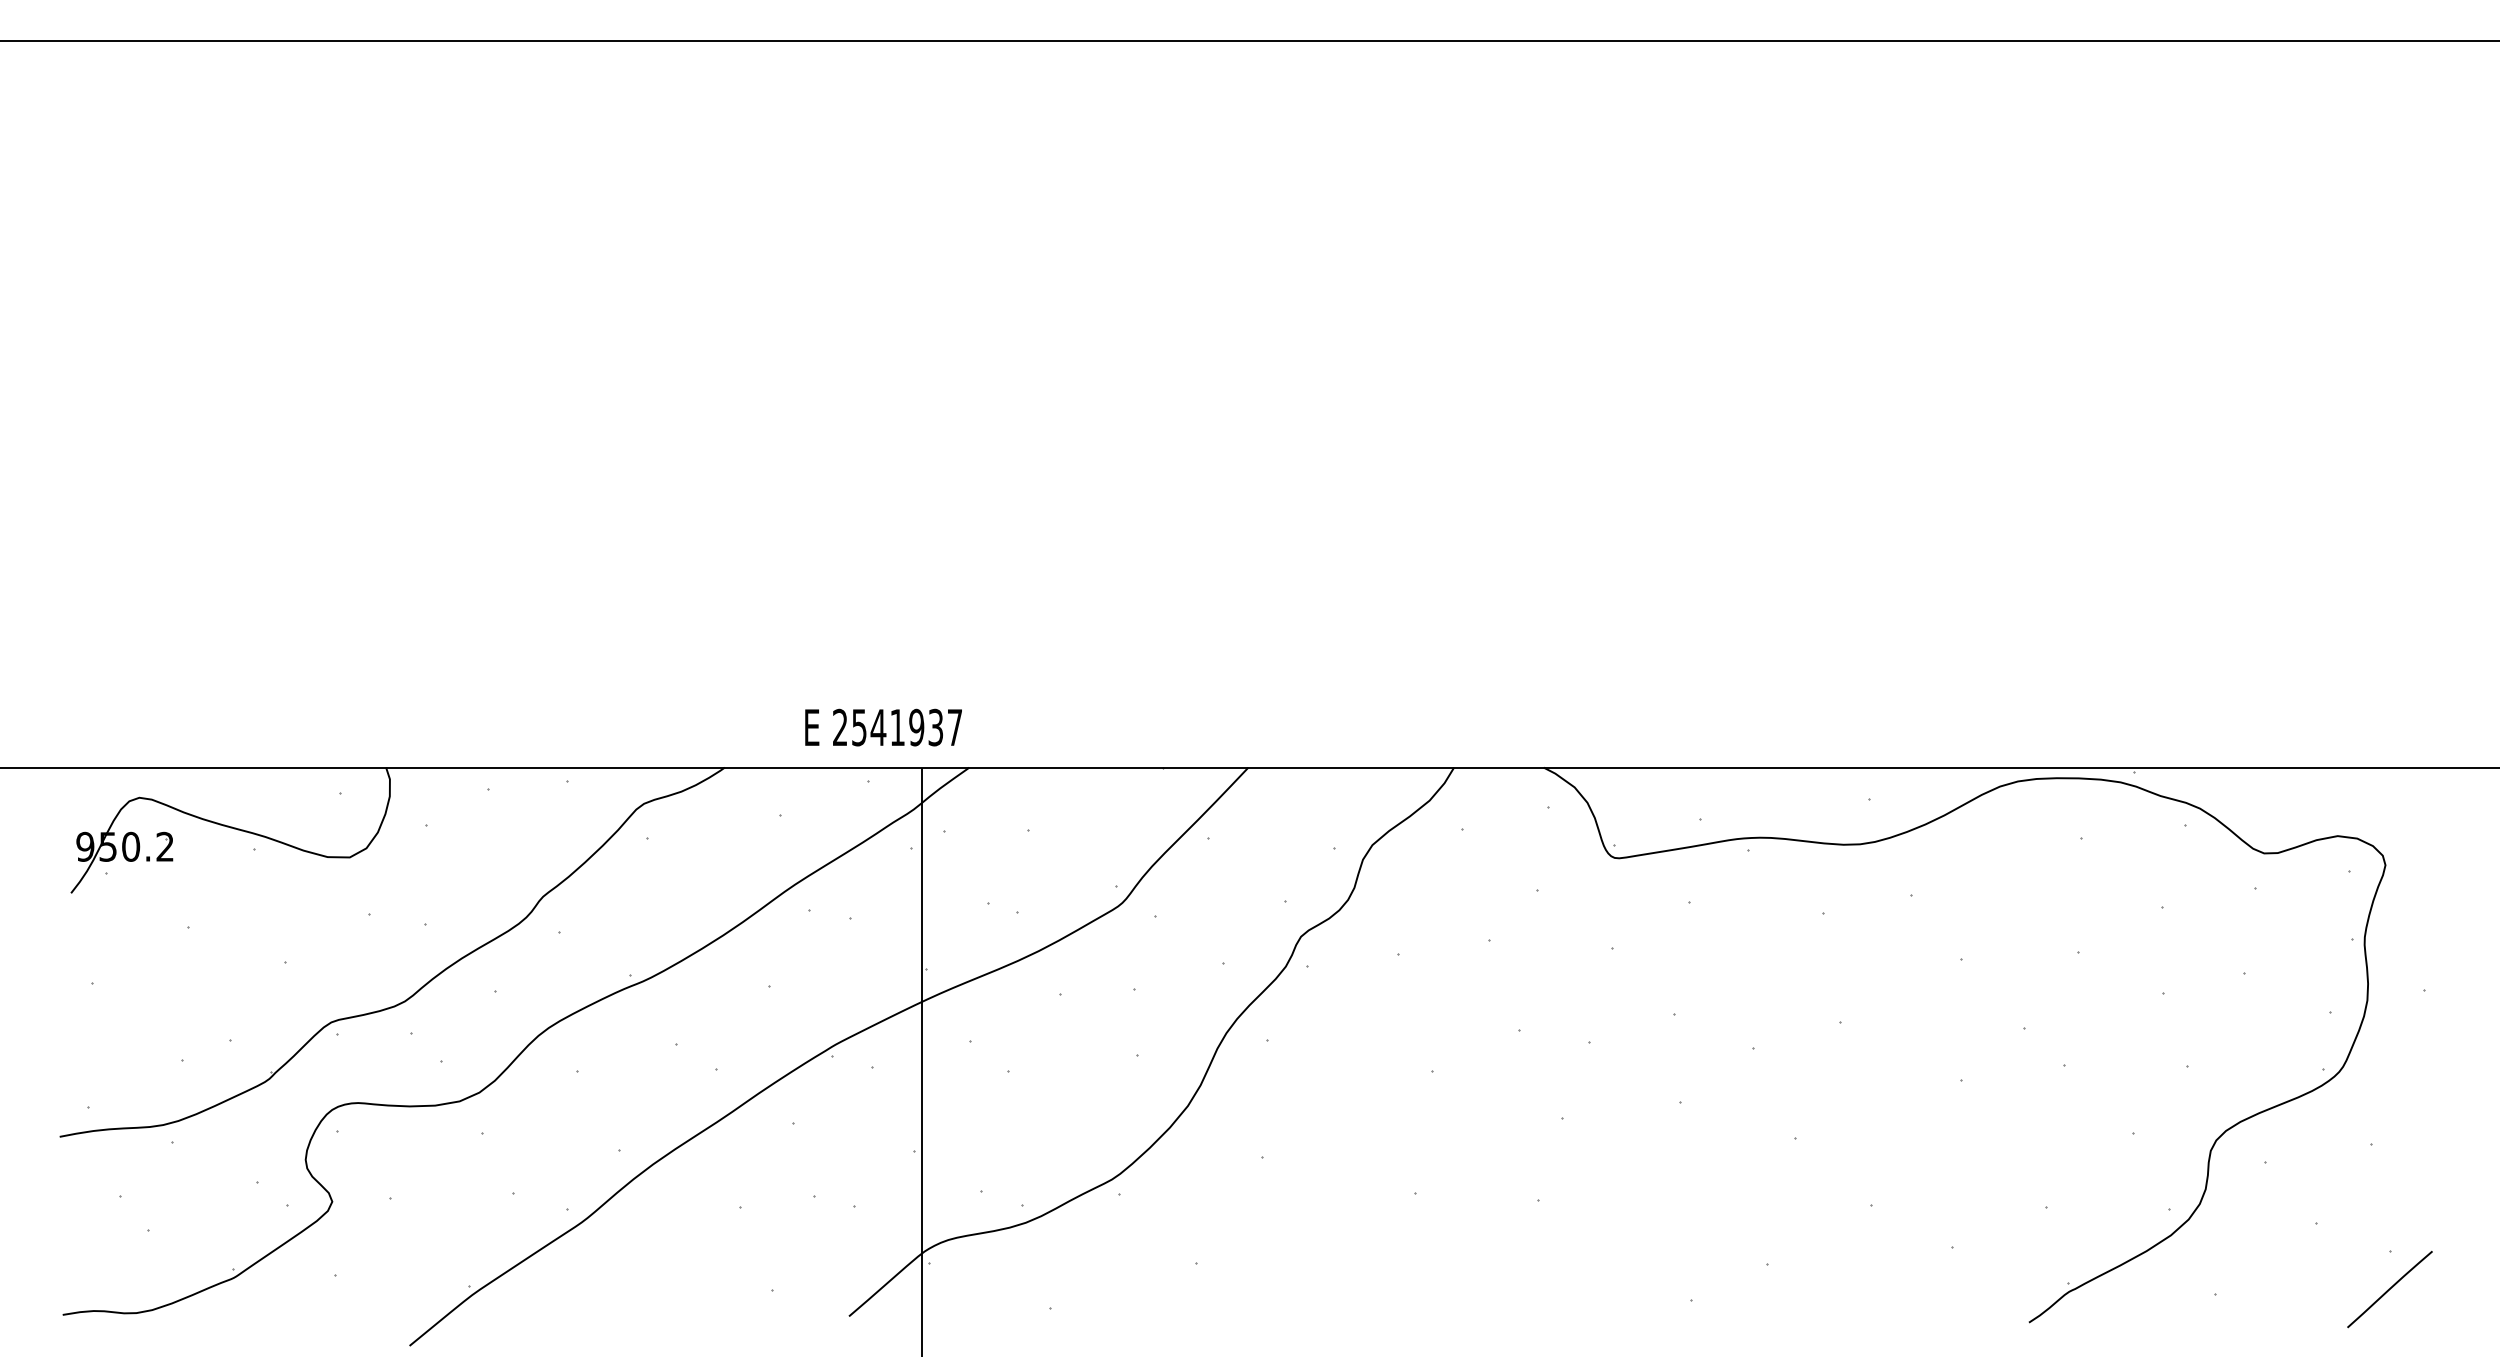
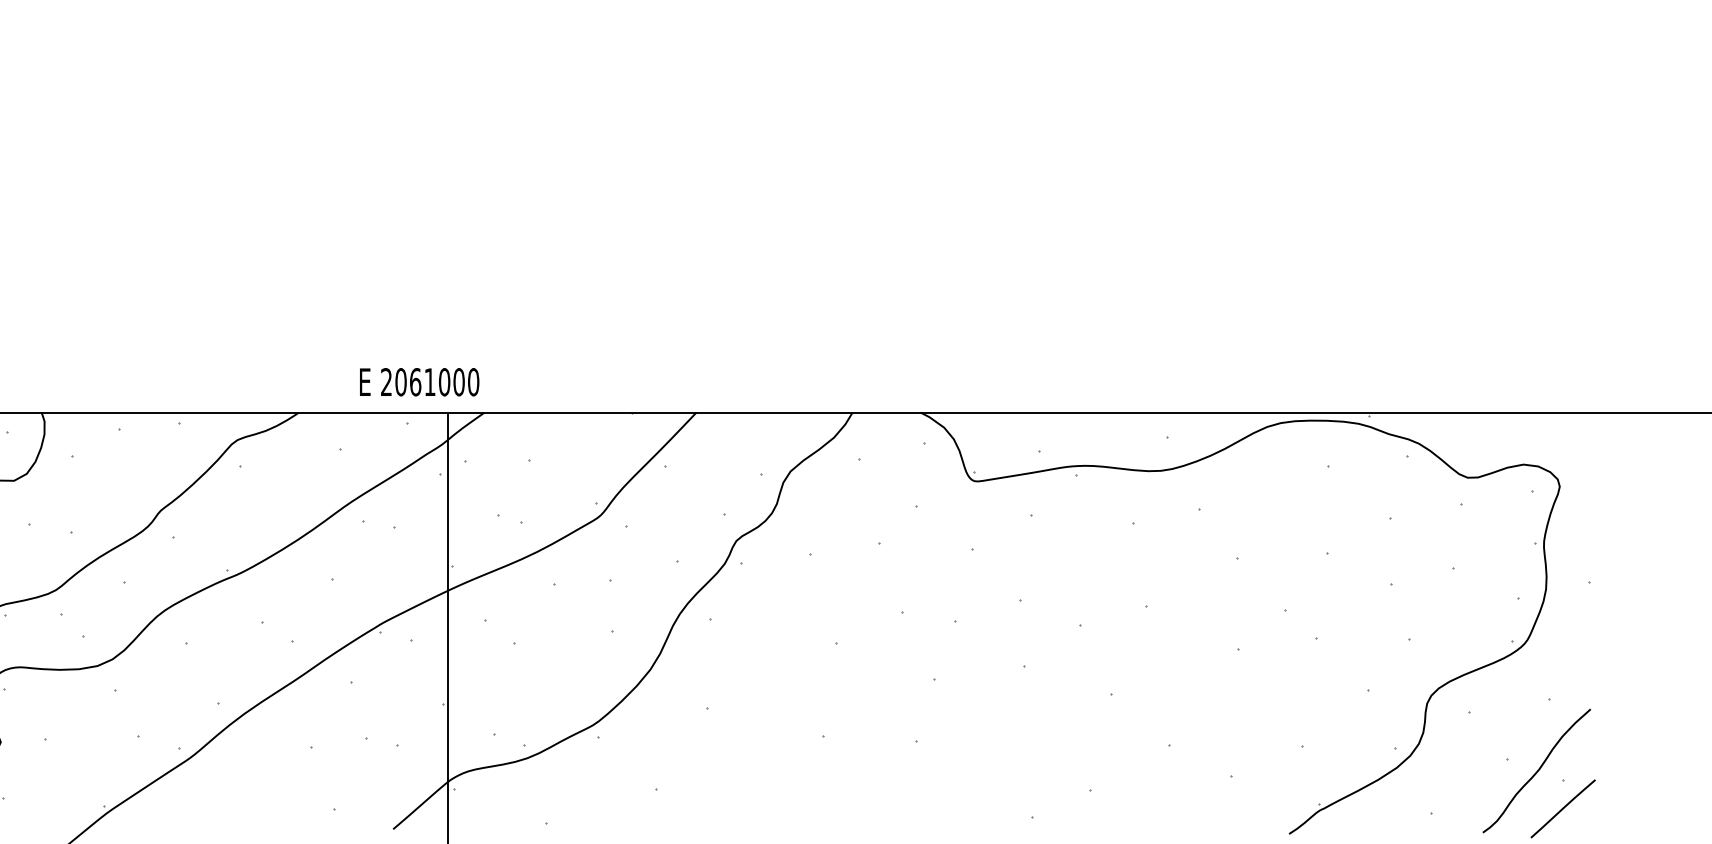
text: (907, 727) -> (437, 382), 2541937 -> 2061000
curve: (2355, 1239) -> (1537, 770), added

